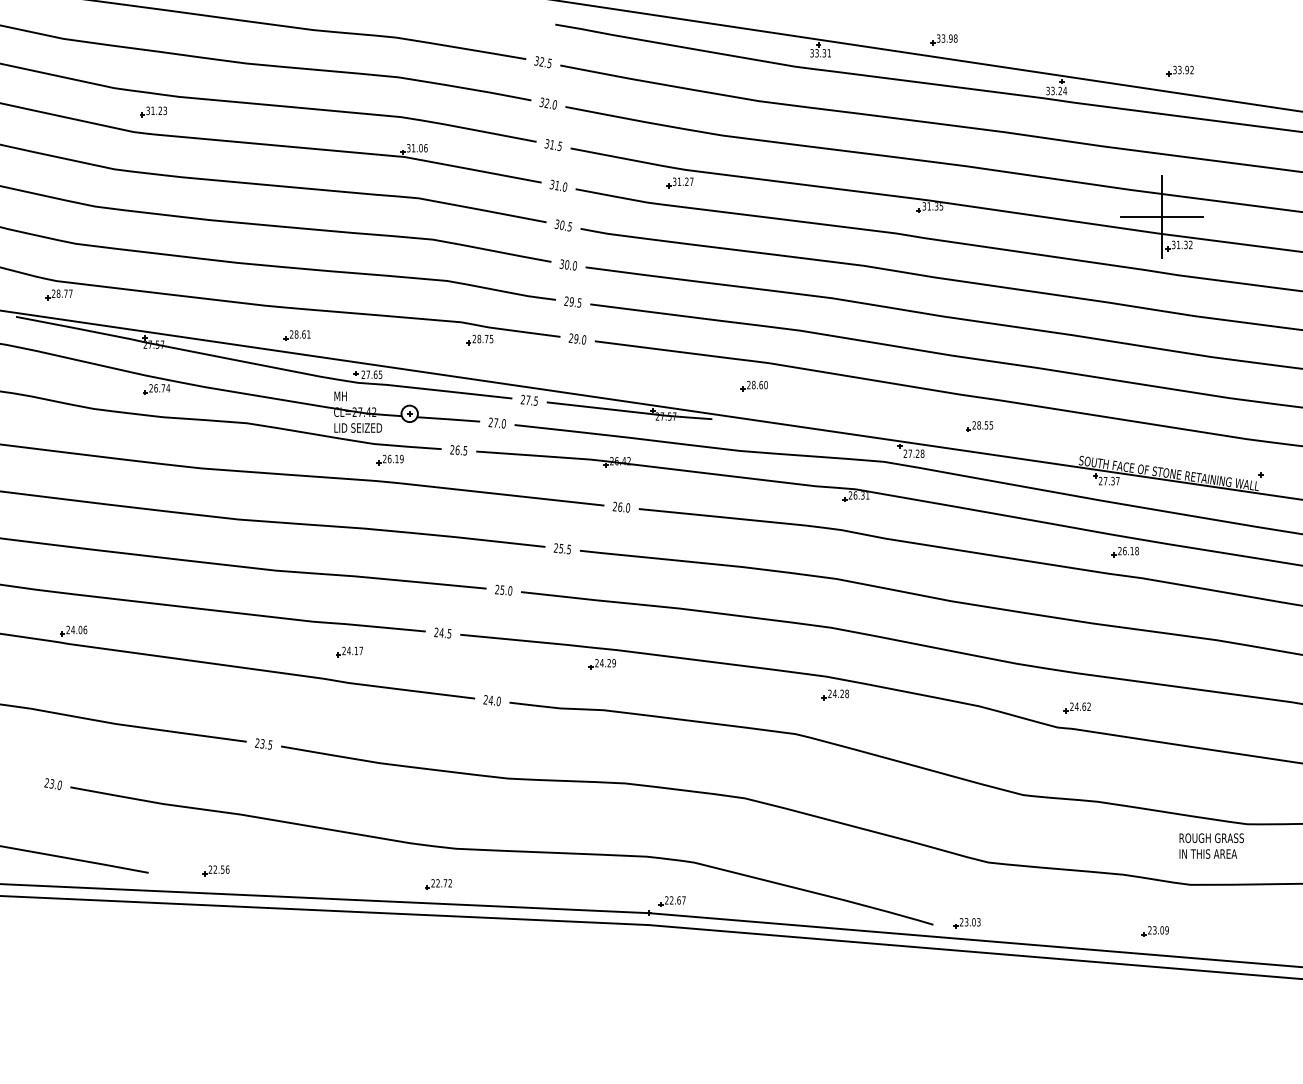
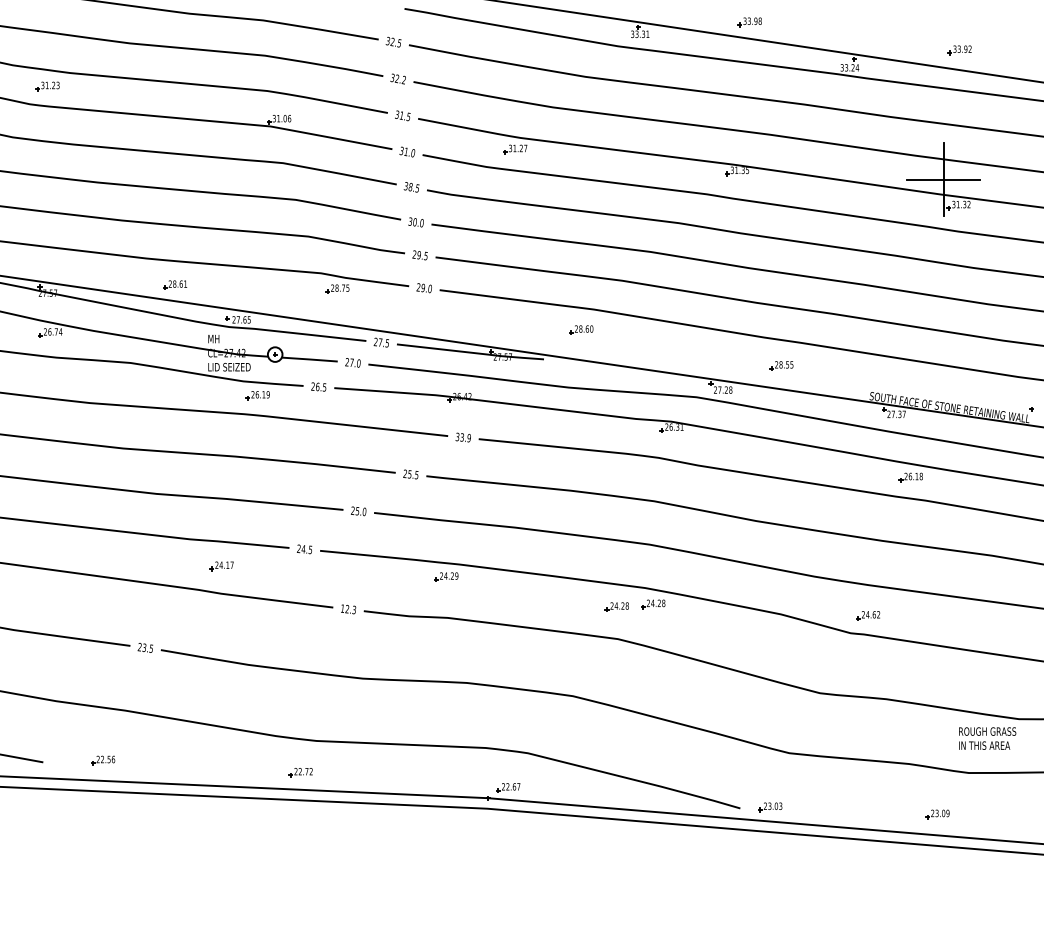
text: (554, 104) -> (403, 79), 32.0 -> 32.2
text: (561, 225) -> (410, 187), 30.5 -> 38.5
text: (621, 507) -> (463, 437), 26.0 -> 33.9
part: (793, 697) -> (616, 606), added
text: (491, 700) -> (347, 609), 24.0 -> 12.3

